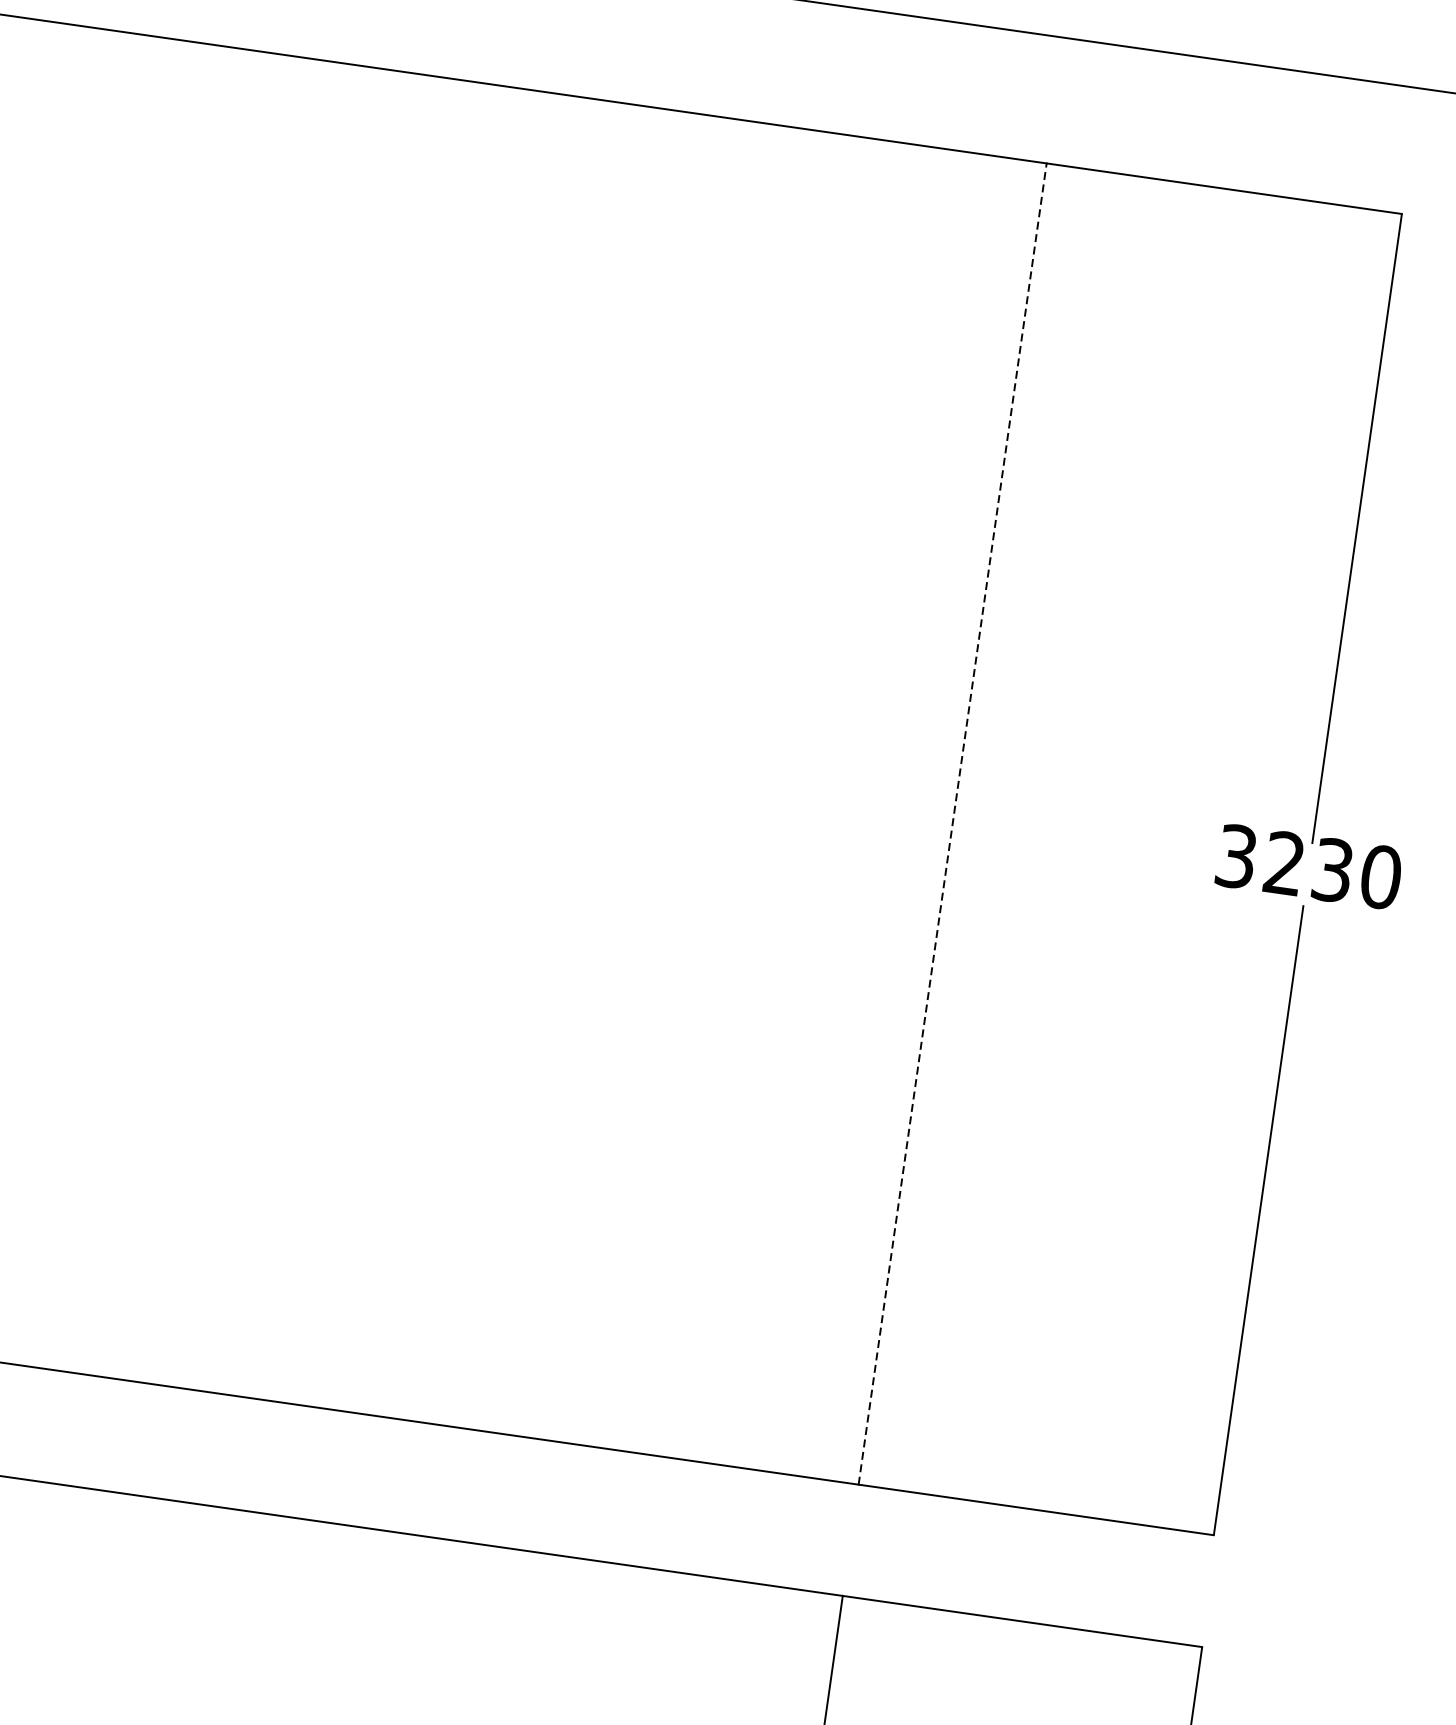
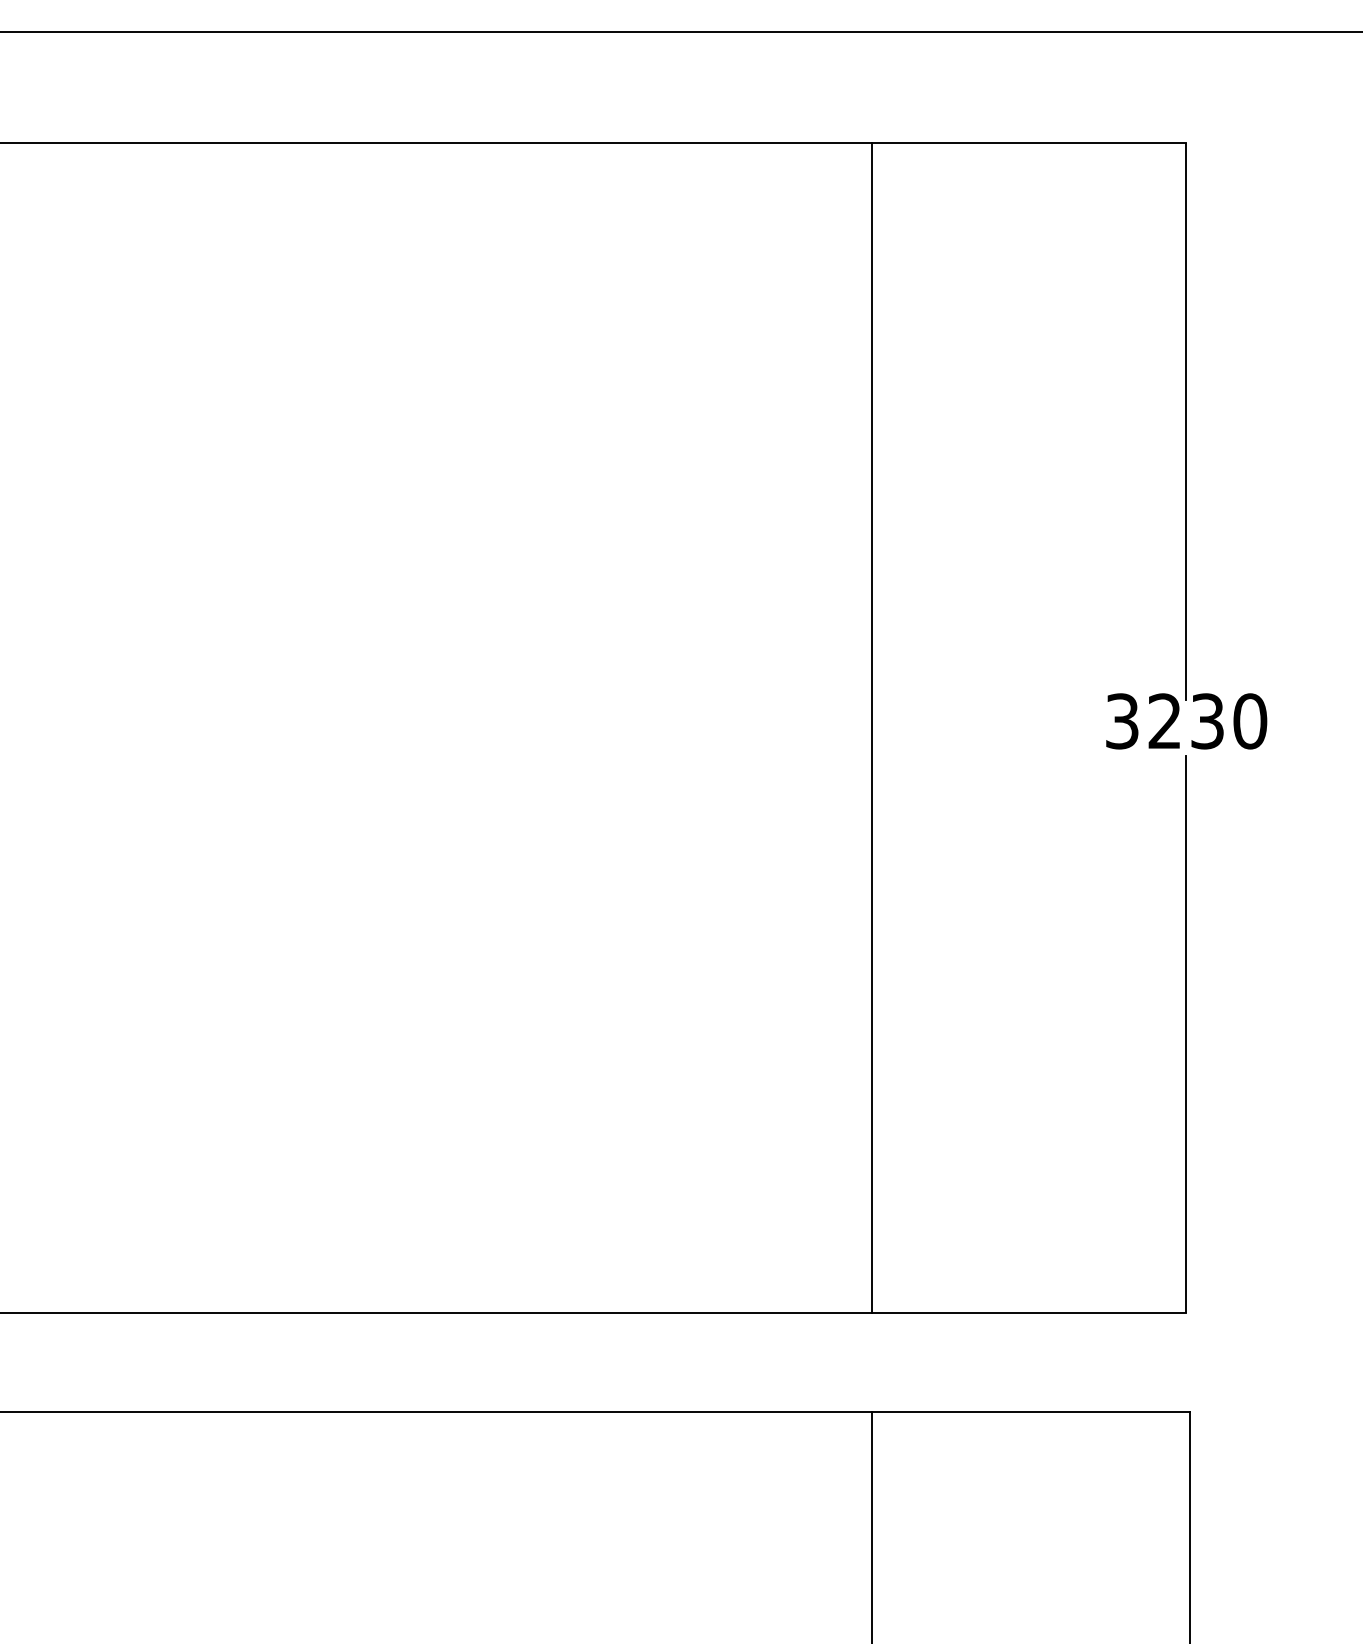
line: (952, 824) -> (871, 728), dashed -> solid

